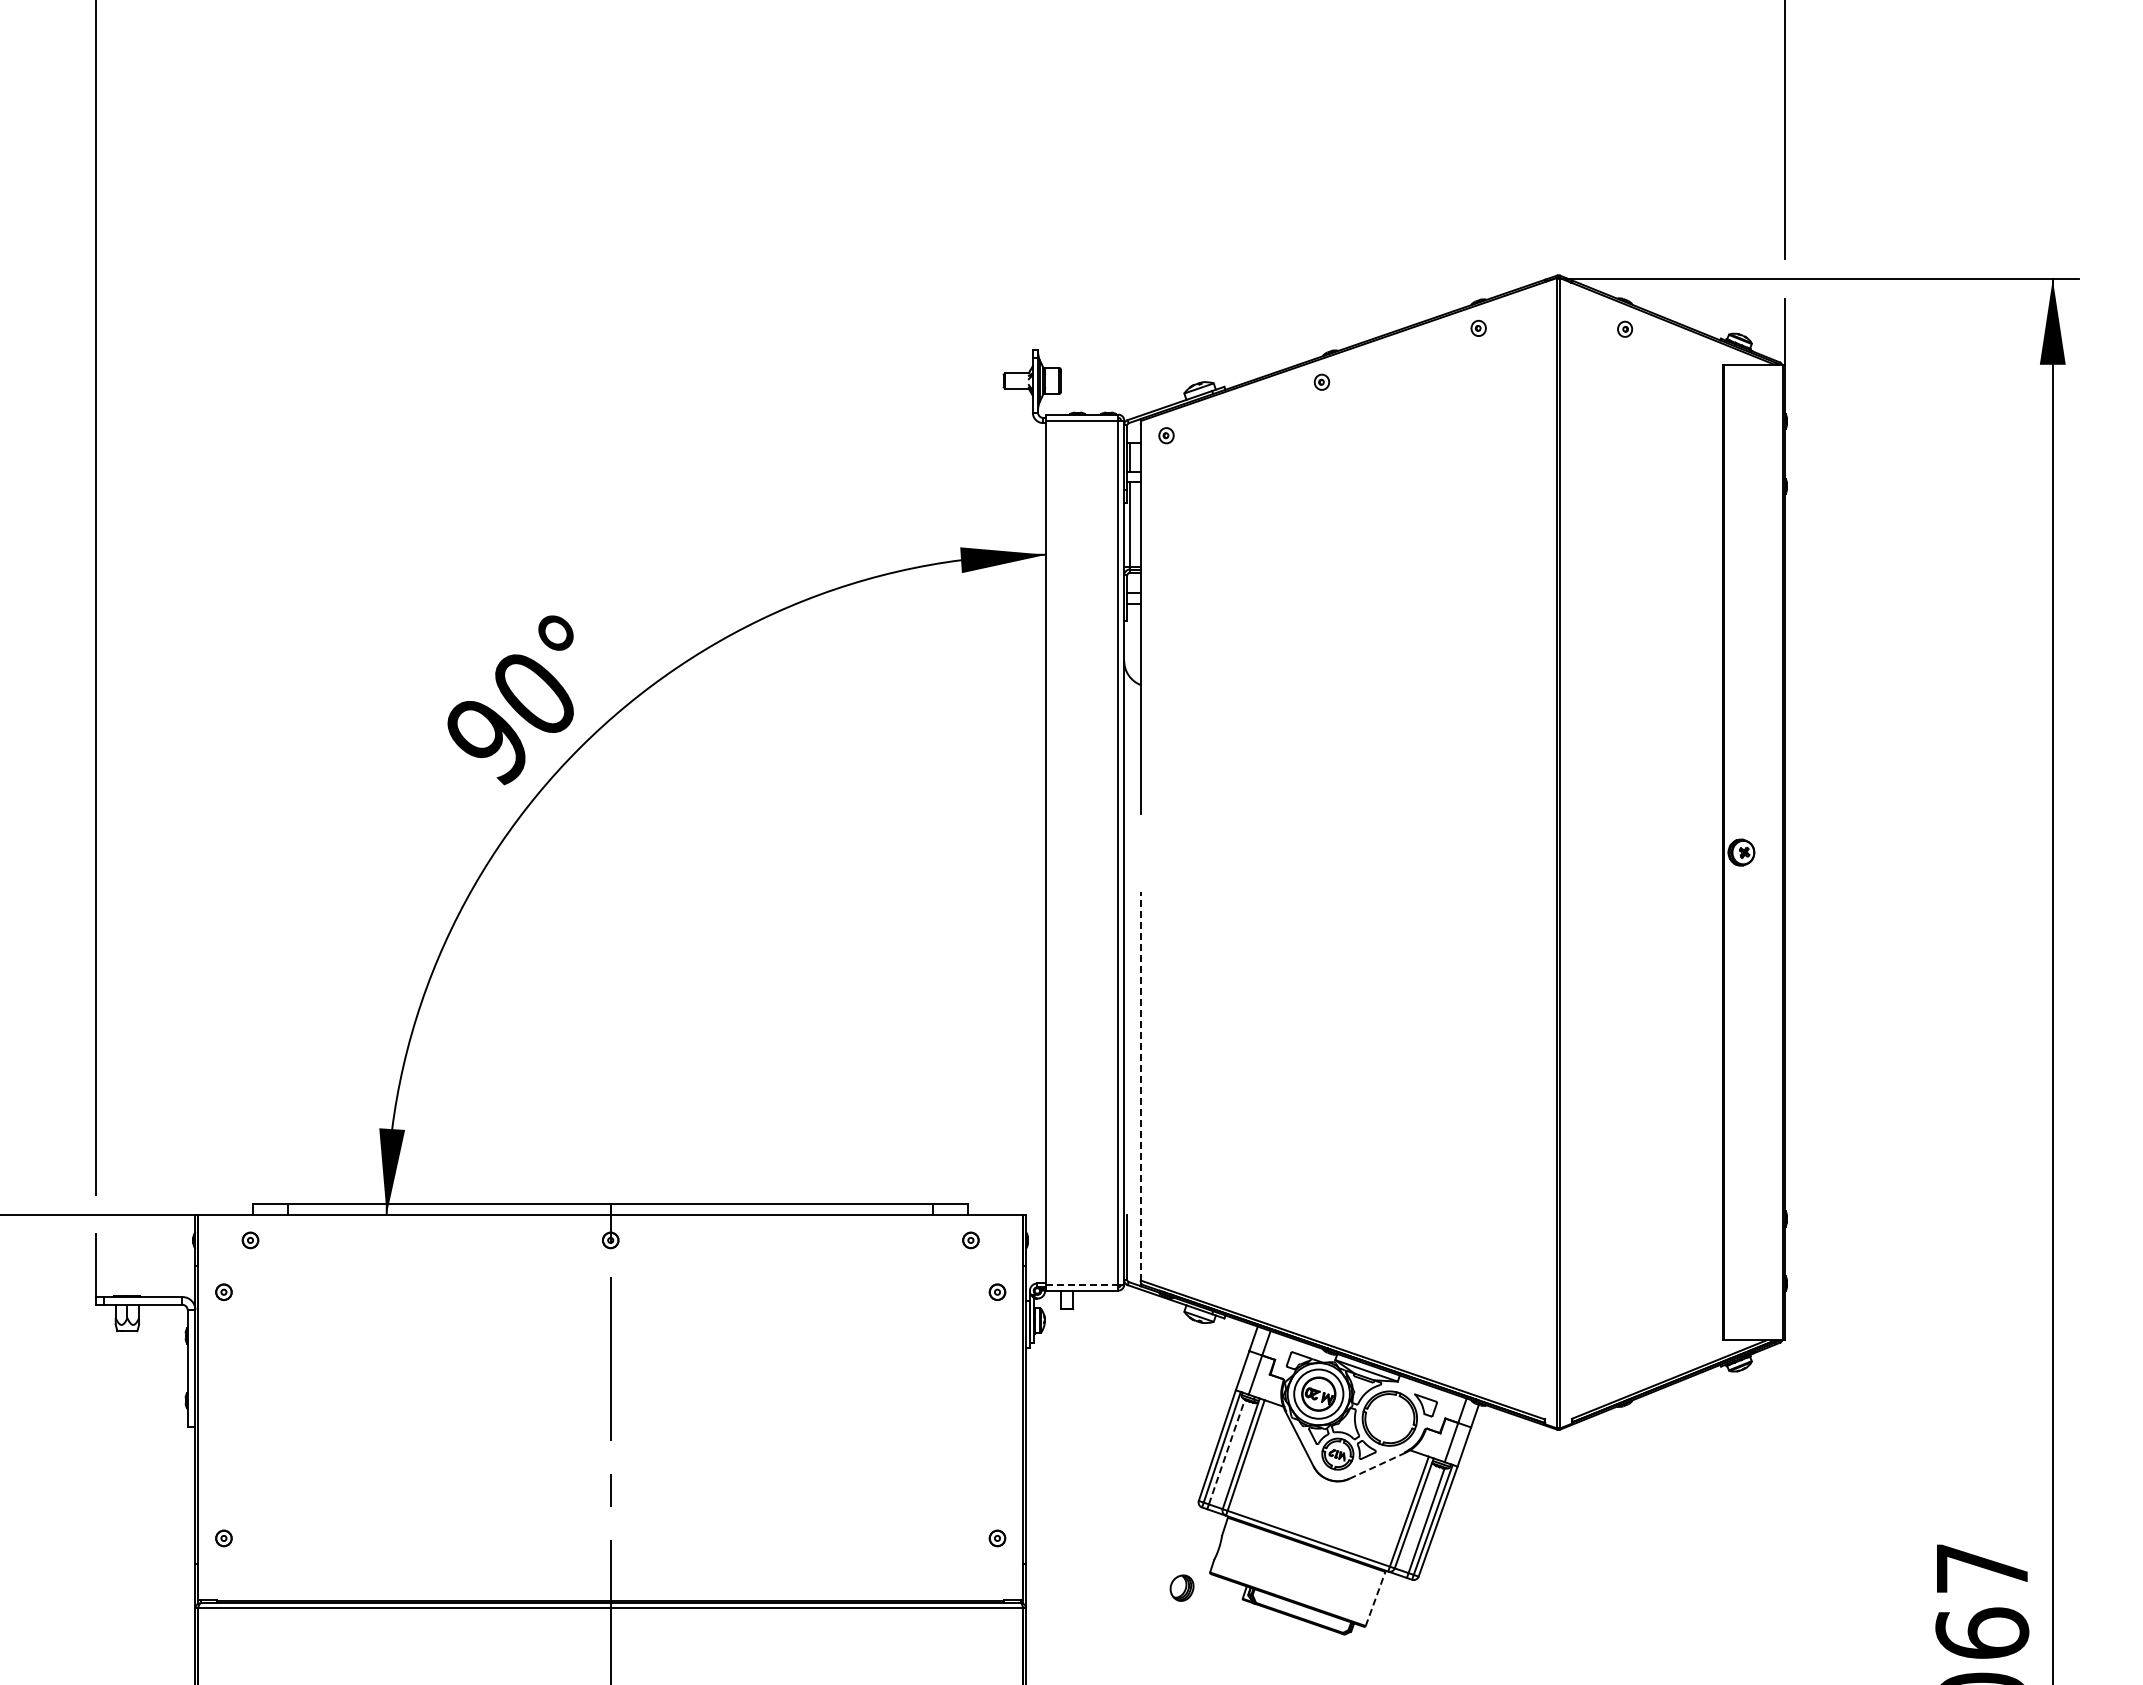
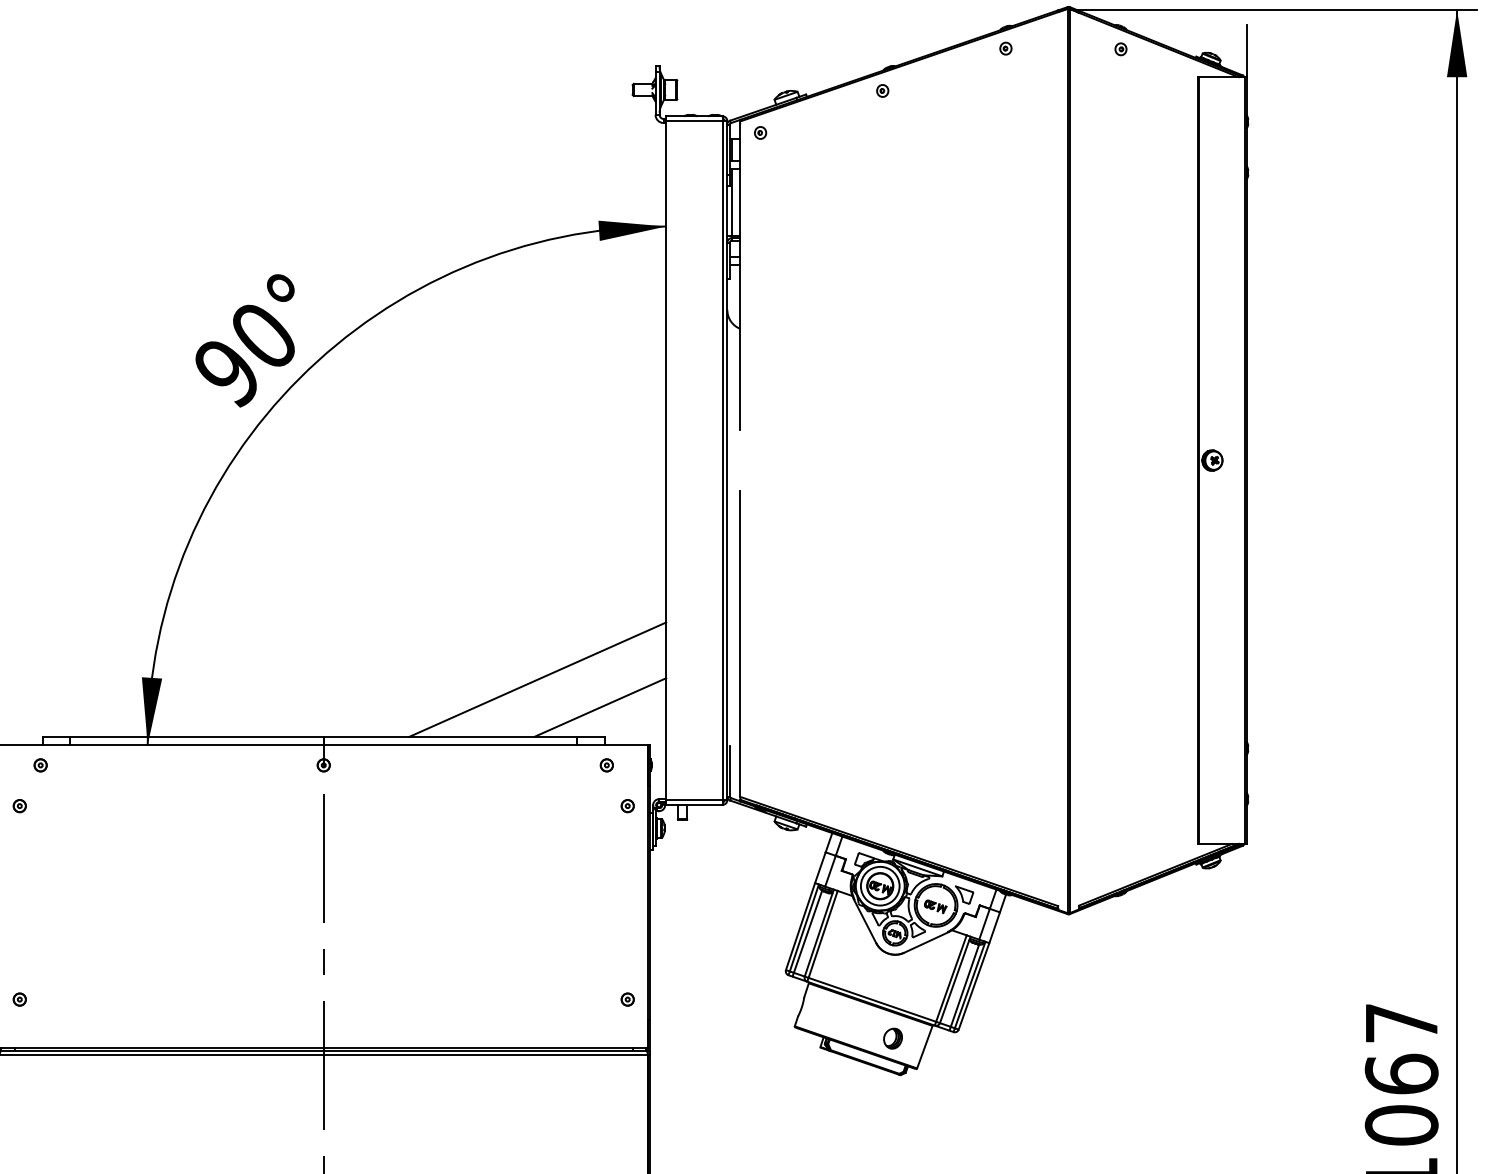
line: (1140, 1086) -> (740, 644), dashed -> solid
line: (882, 1131) -> (537, 679), added
line: (962, 1166) -> (600, 707), added
line: (1082, 1284) -> (694, 800), dashed -> solid
part: (1388, 1420) -> (935, 906), added
line: (1227, 1451) -> (808, 931), dashed -> solid
line: (1377, 1465) -> (926, 942), dashed -> solid
part: (1181, 1587) -> (892, 1038), moved
line: (1375, 1598) -> (924, 1046), dashed -> solid

